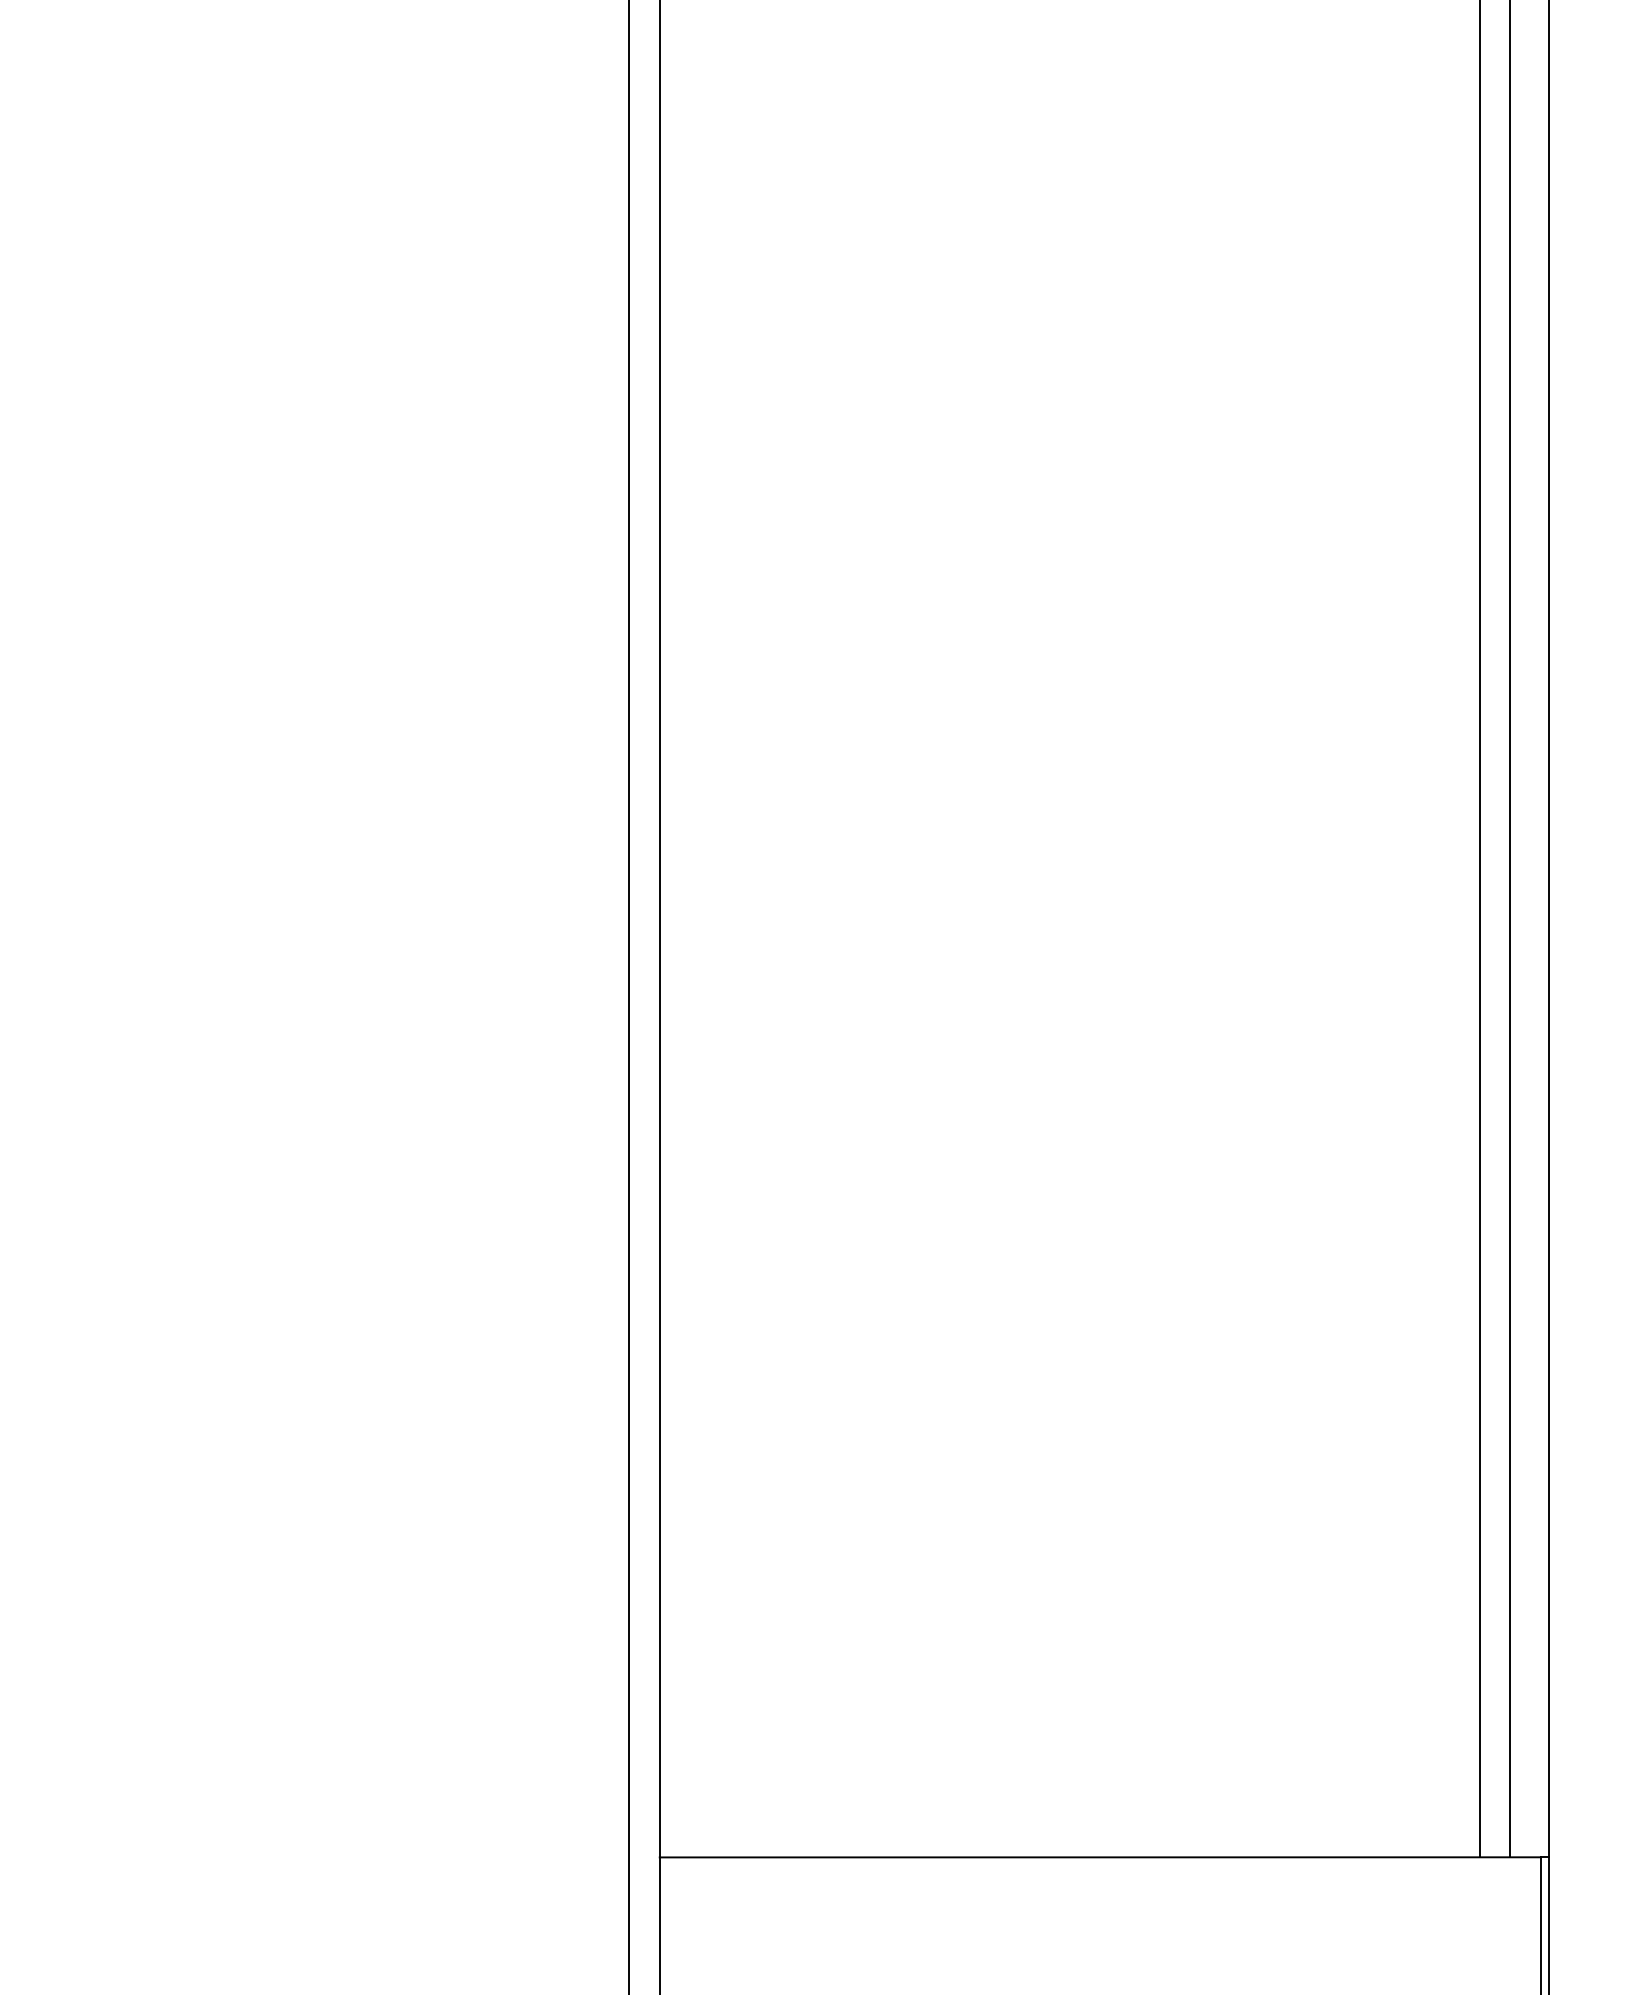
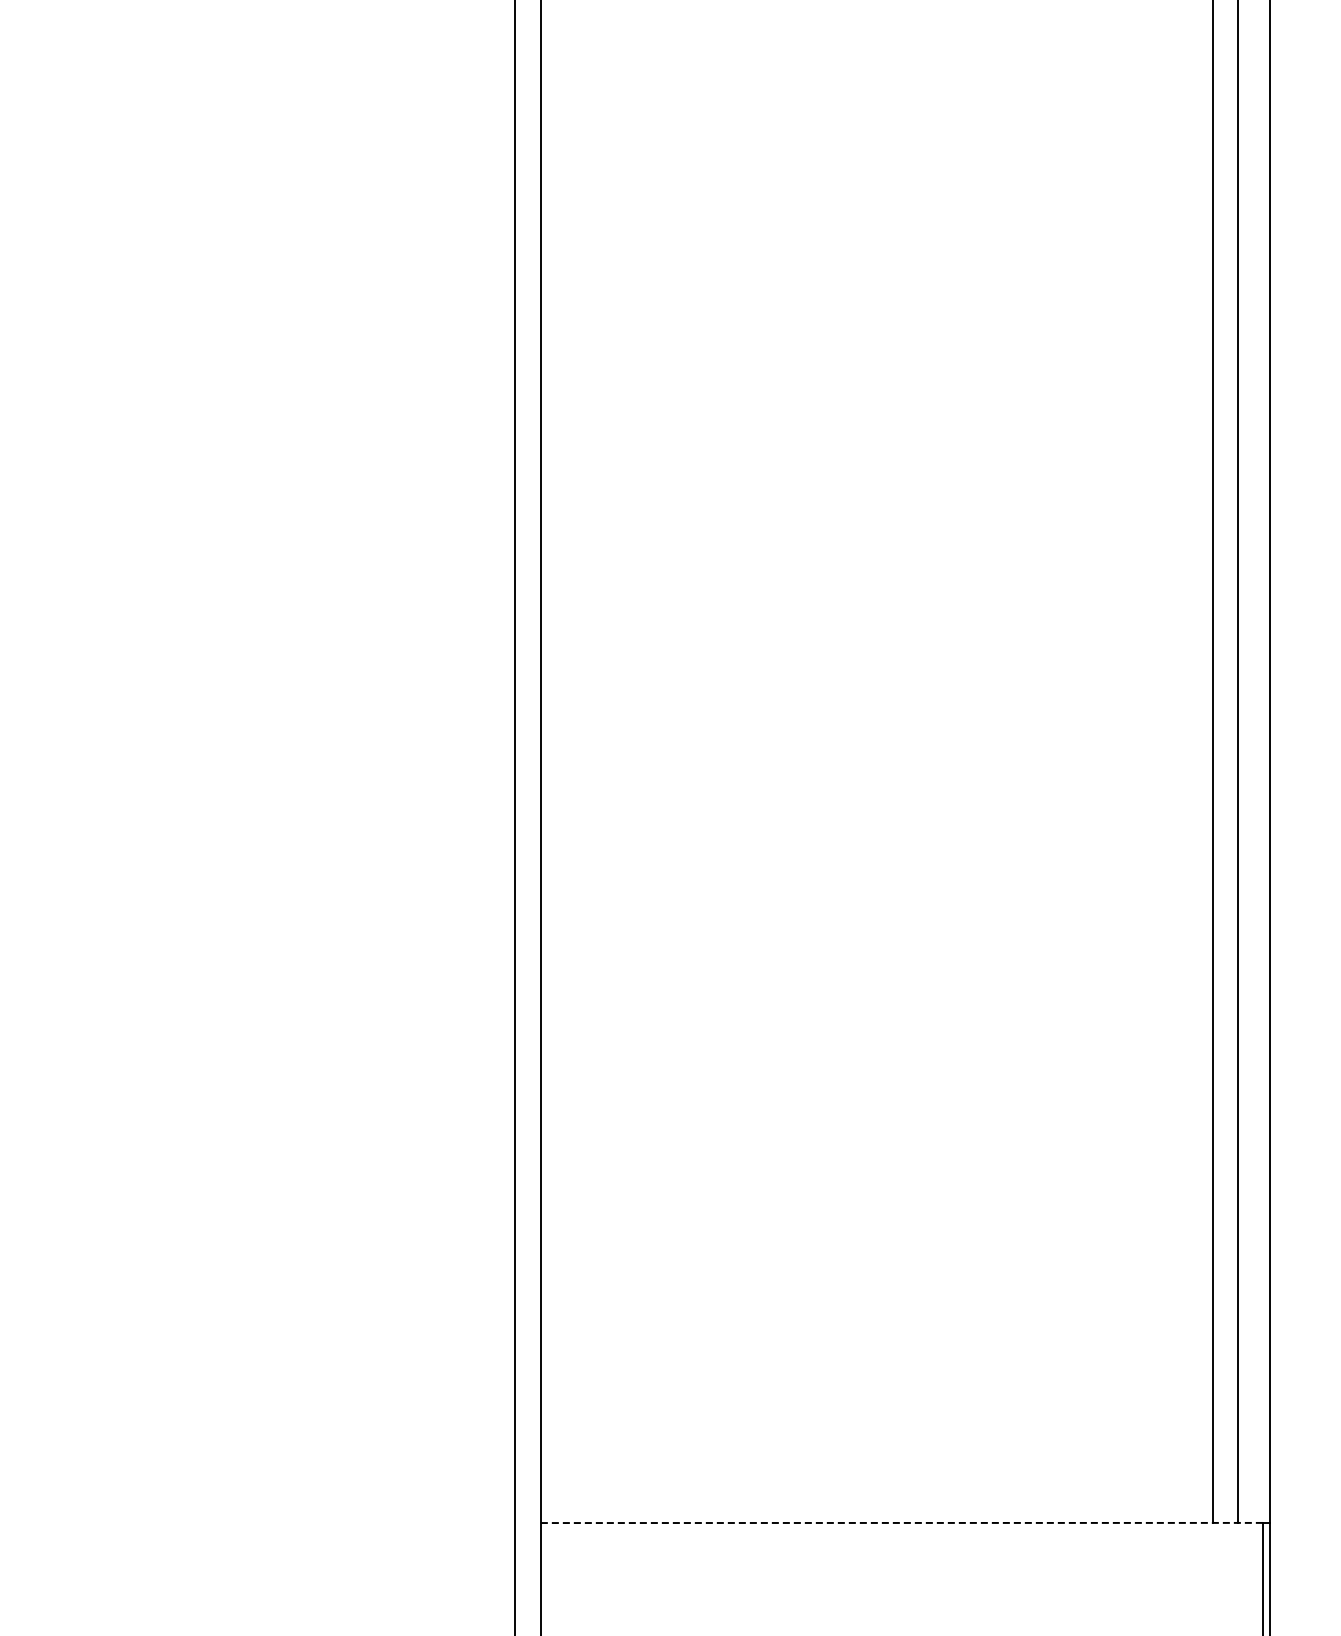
line: (1099, 1856) -> (901, 1522), solid -> dashed

